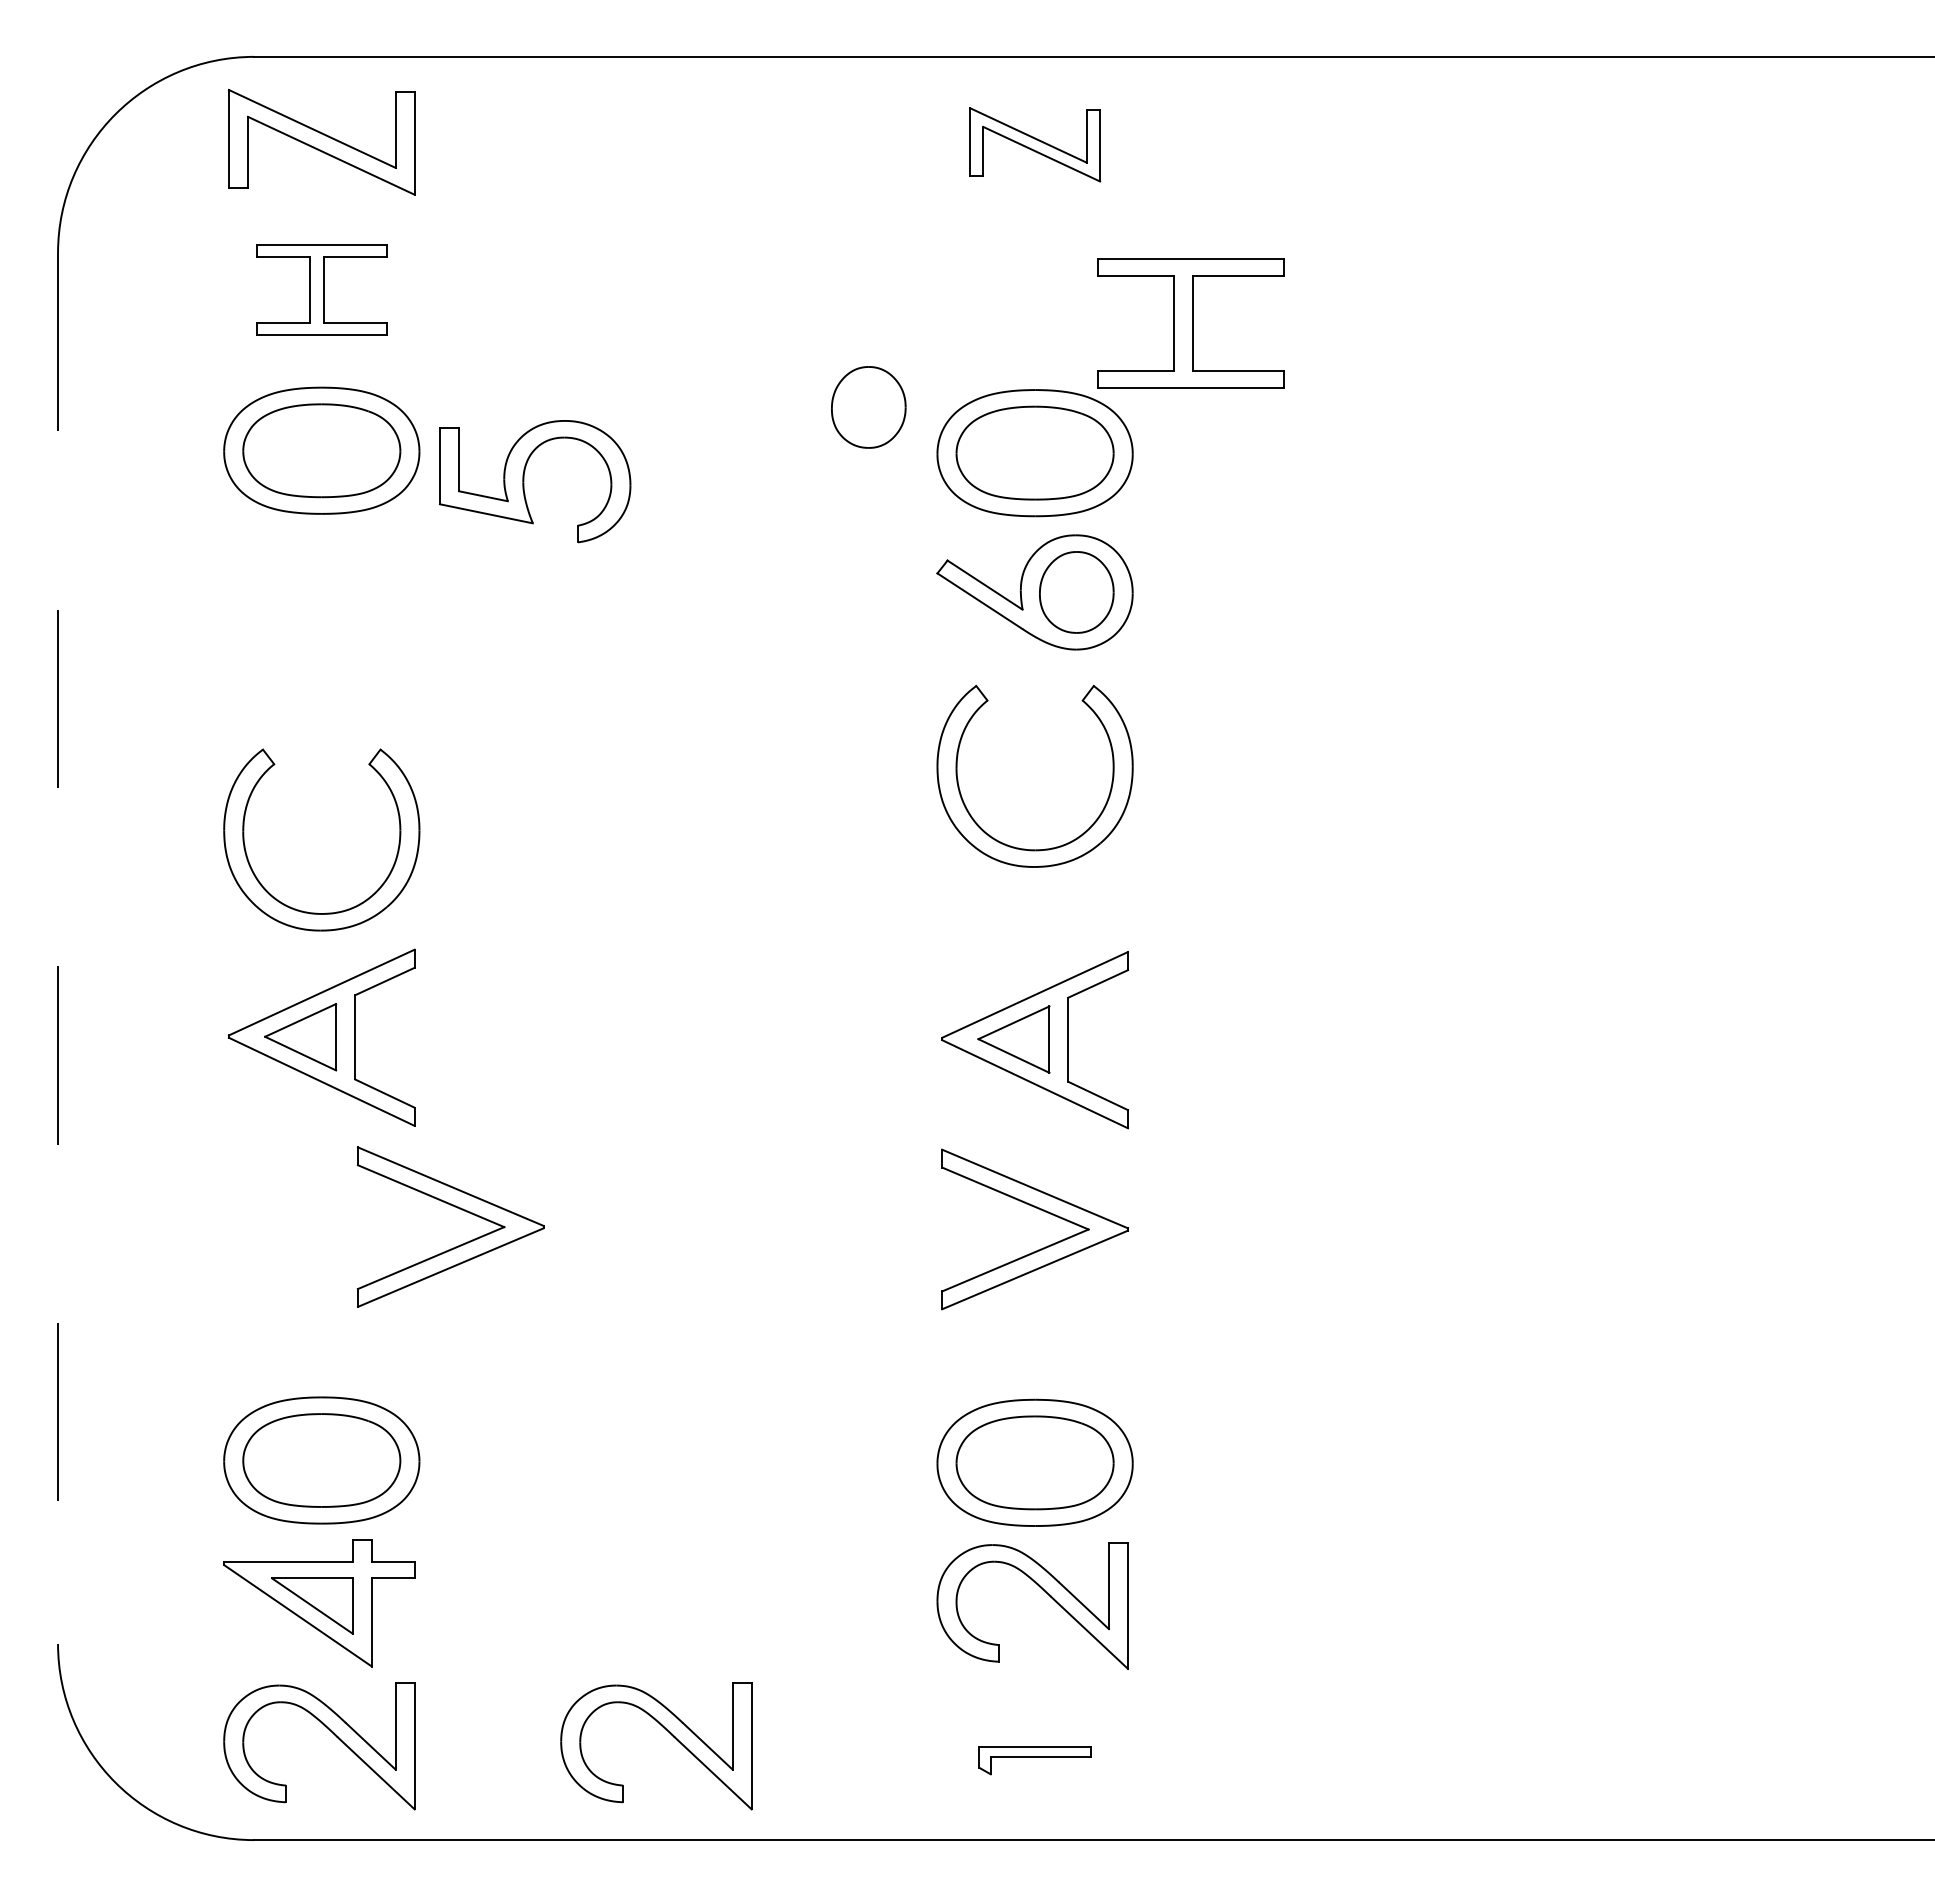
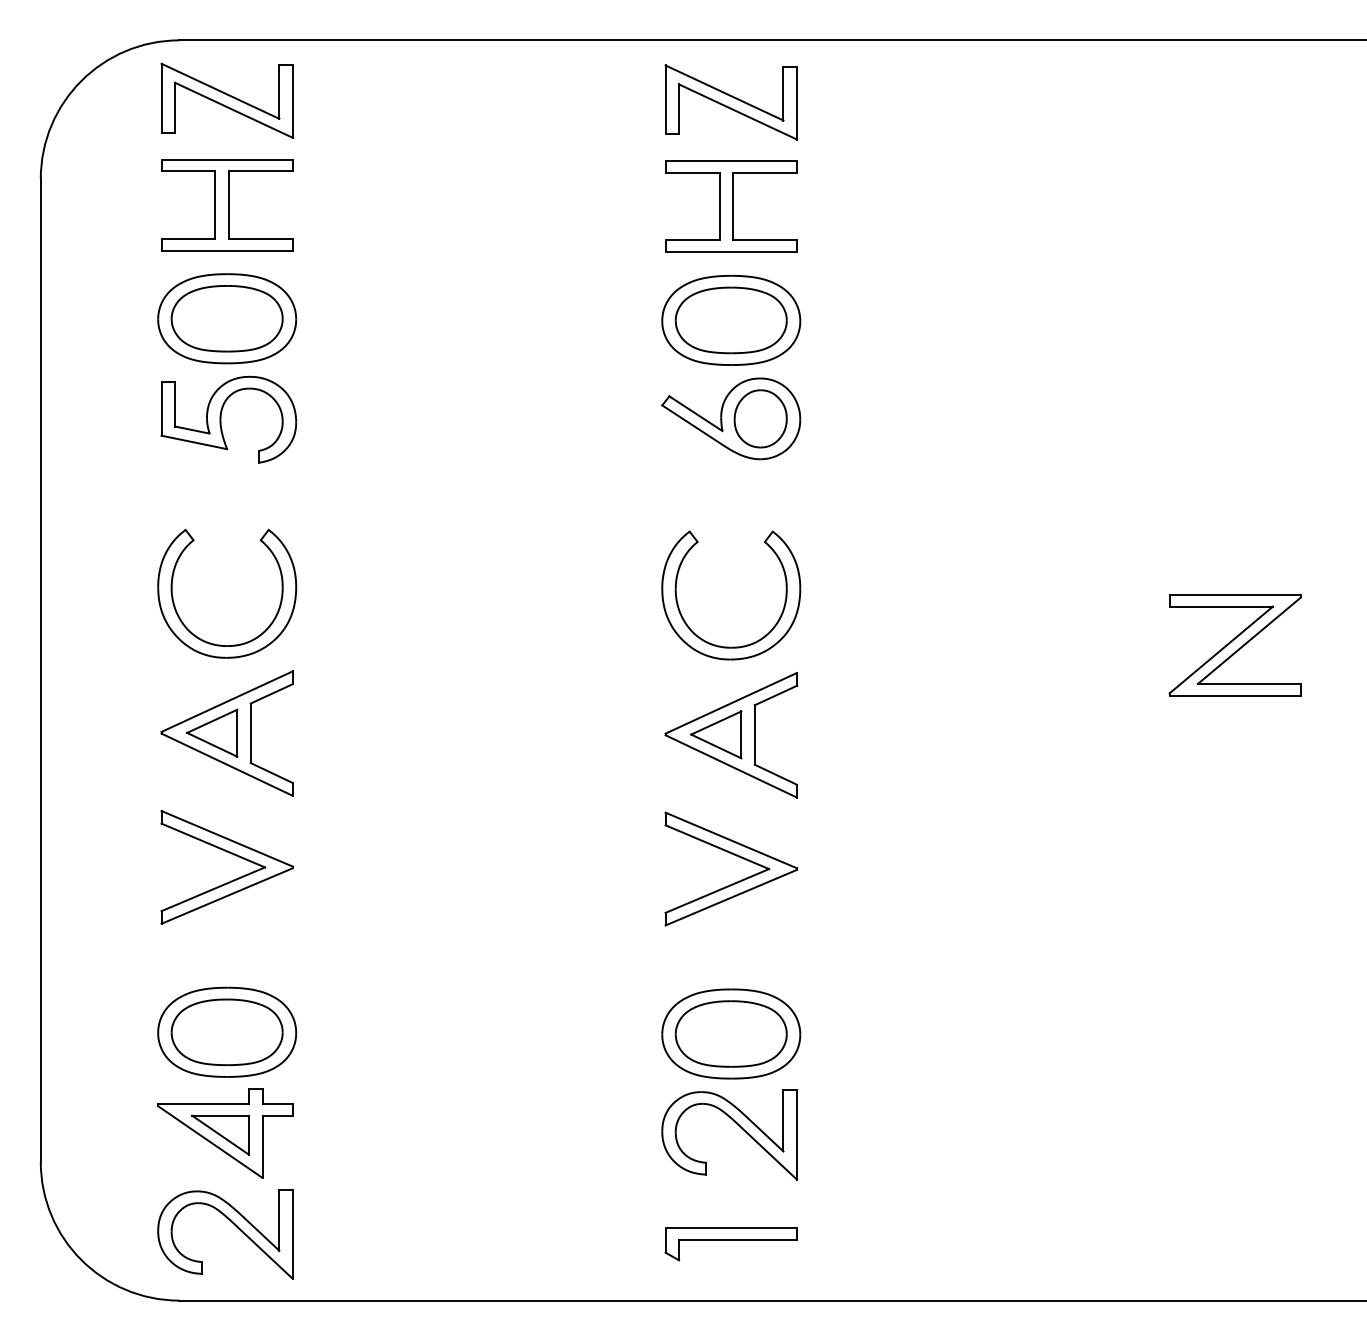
part: (1034, 144) -> (730, 102), size x1.43
part: (321, 289) -> (226, 204), size x1.43
part: (1190, 323) -> (730, 206), moved
part: (868, 407) -> (613, 288), removed
part: (524, 481) -> (221, 419), moved
part: (1025, 848) -> (724, 646), moved
part: (1748, 912) -> (1235, 645), added
line: (58, 948) -> (41, 670), dashed -> solid
part: (459, 1209) -> (233, 854), moved
part: (669, 1733) -> (472, 1225), removed
part: (1034, 1760) -> (730, 1244), size x1.67

